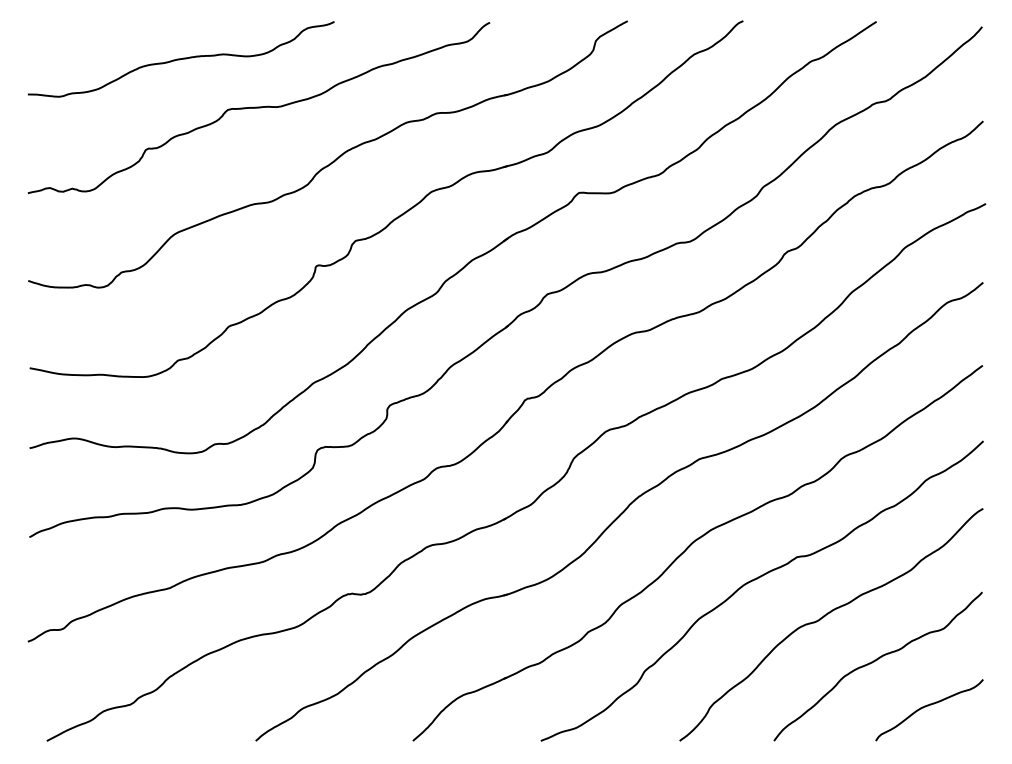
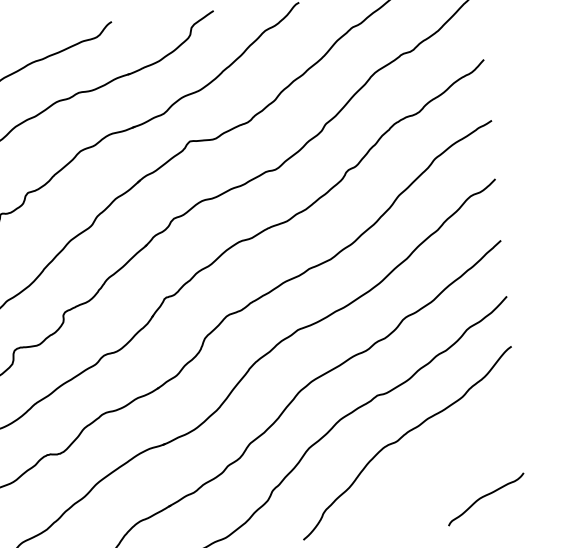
curve: (874, 662) -> (442, 468), removed

